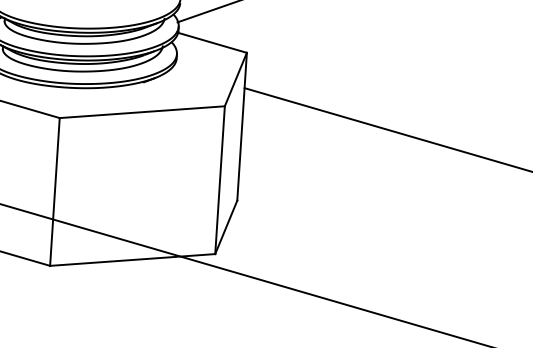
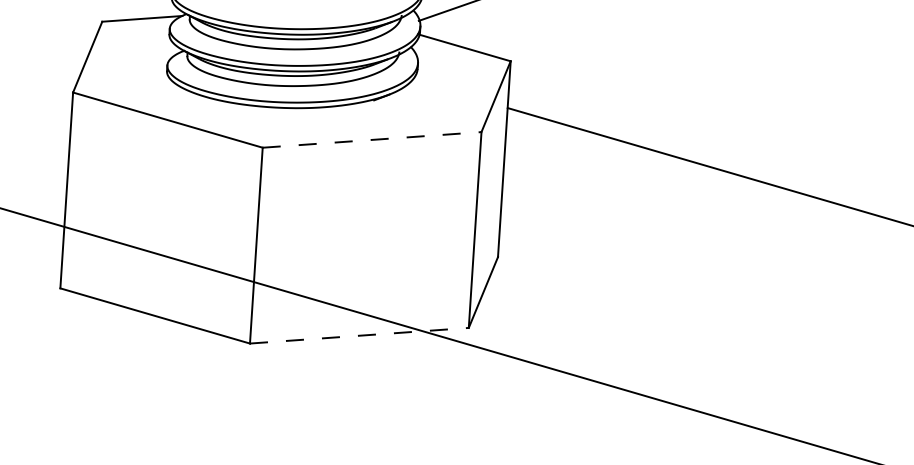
line: (142, 111) -> (372, 139), solid -> dashed
line: (132, 259) -> (359, 335), solid -> dashed

